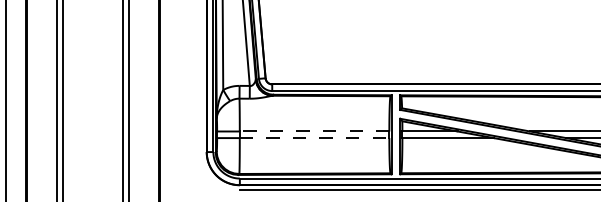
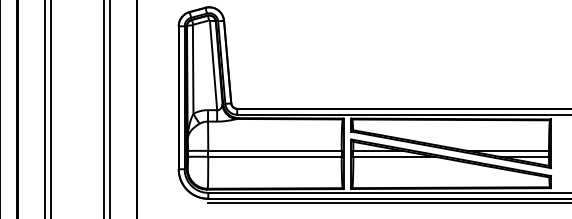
line: (314, 131) -> (274, 150), dashed -> solid
line: (314, 137) -> (274, 156), dashed -> solid

